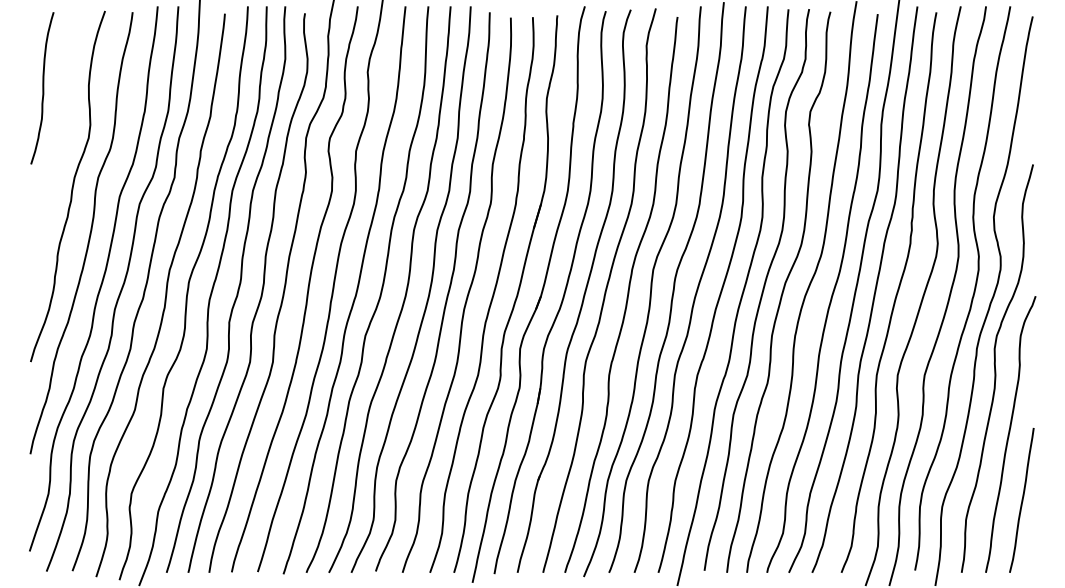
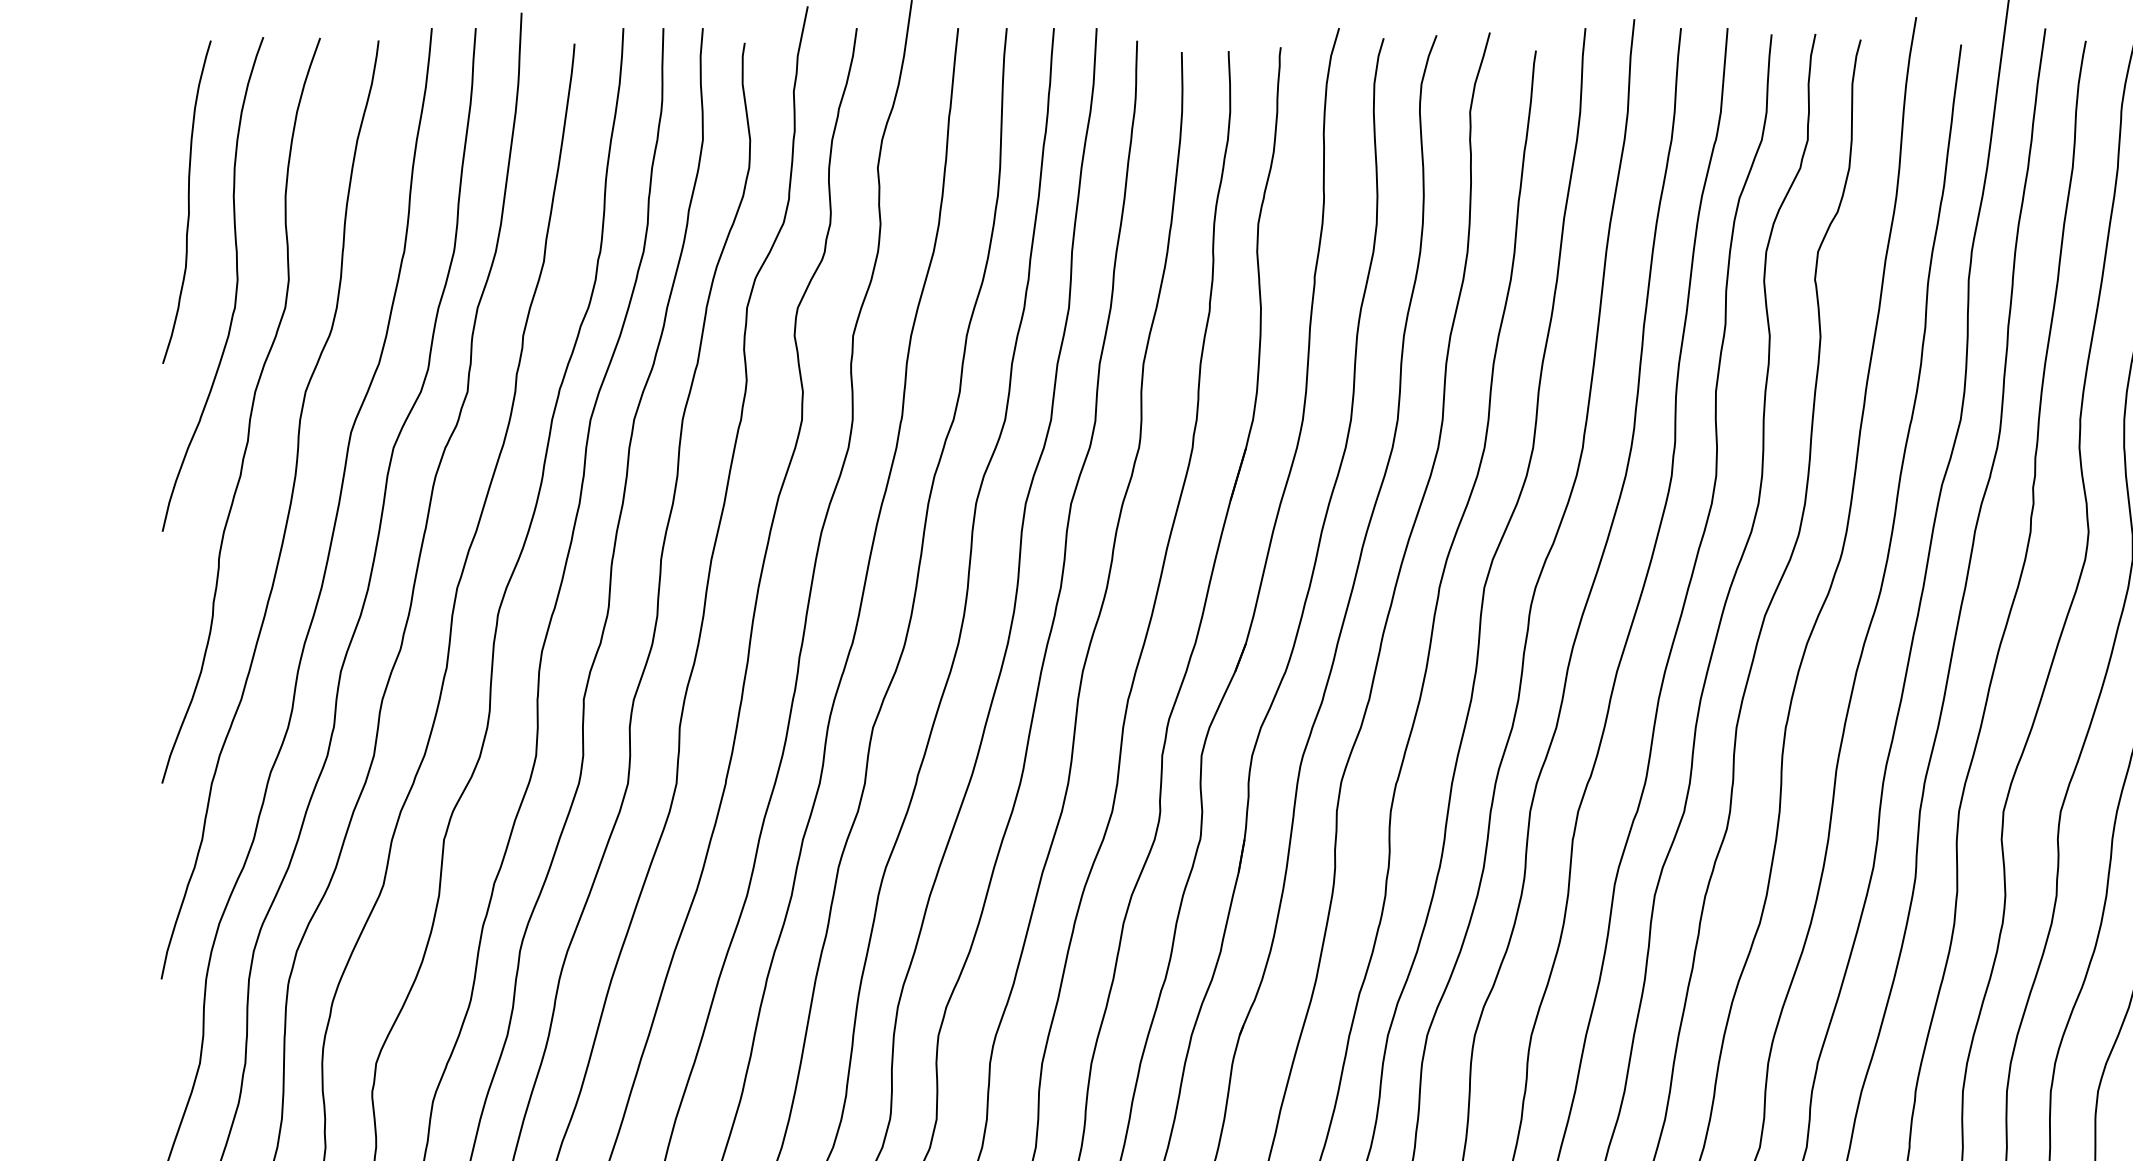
curve: (64, 130) -> (233, 291), added

